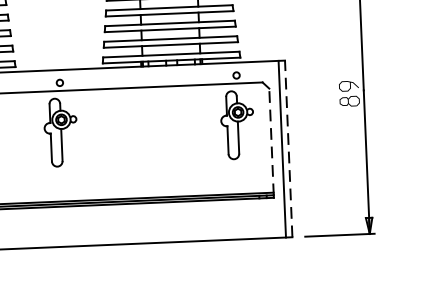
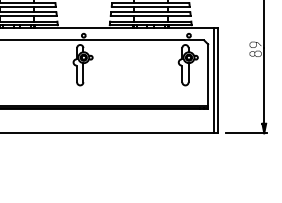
line: (272, 142) -> (208, 76), dashed -> solid
line: (289, 148) -> (218, 80), dashed -> solid

